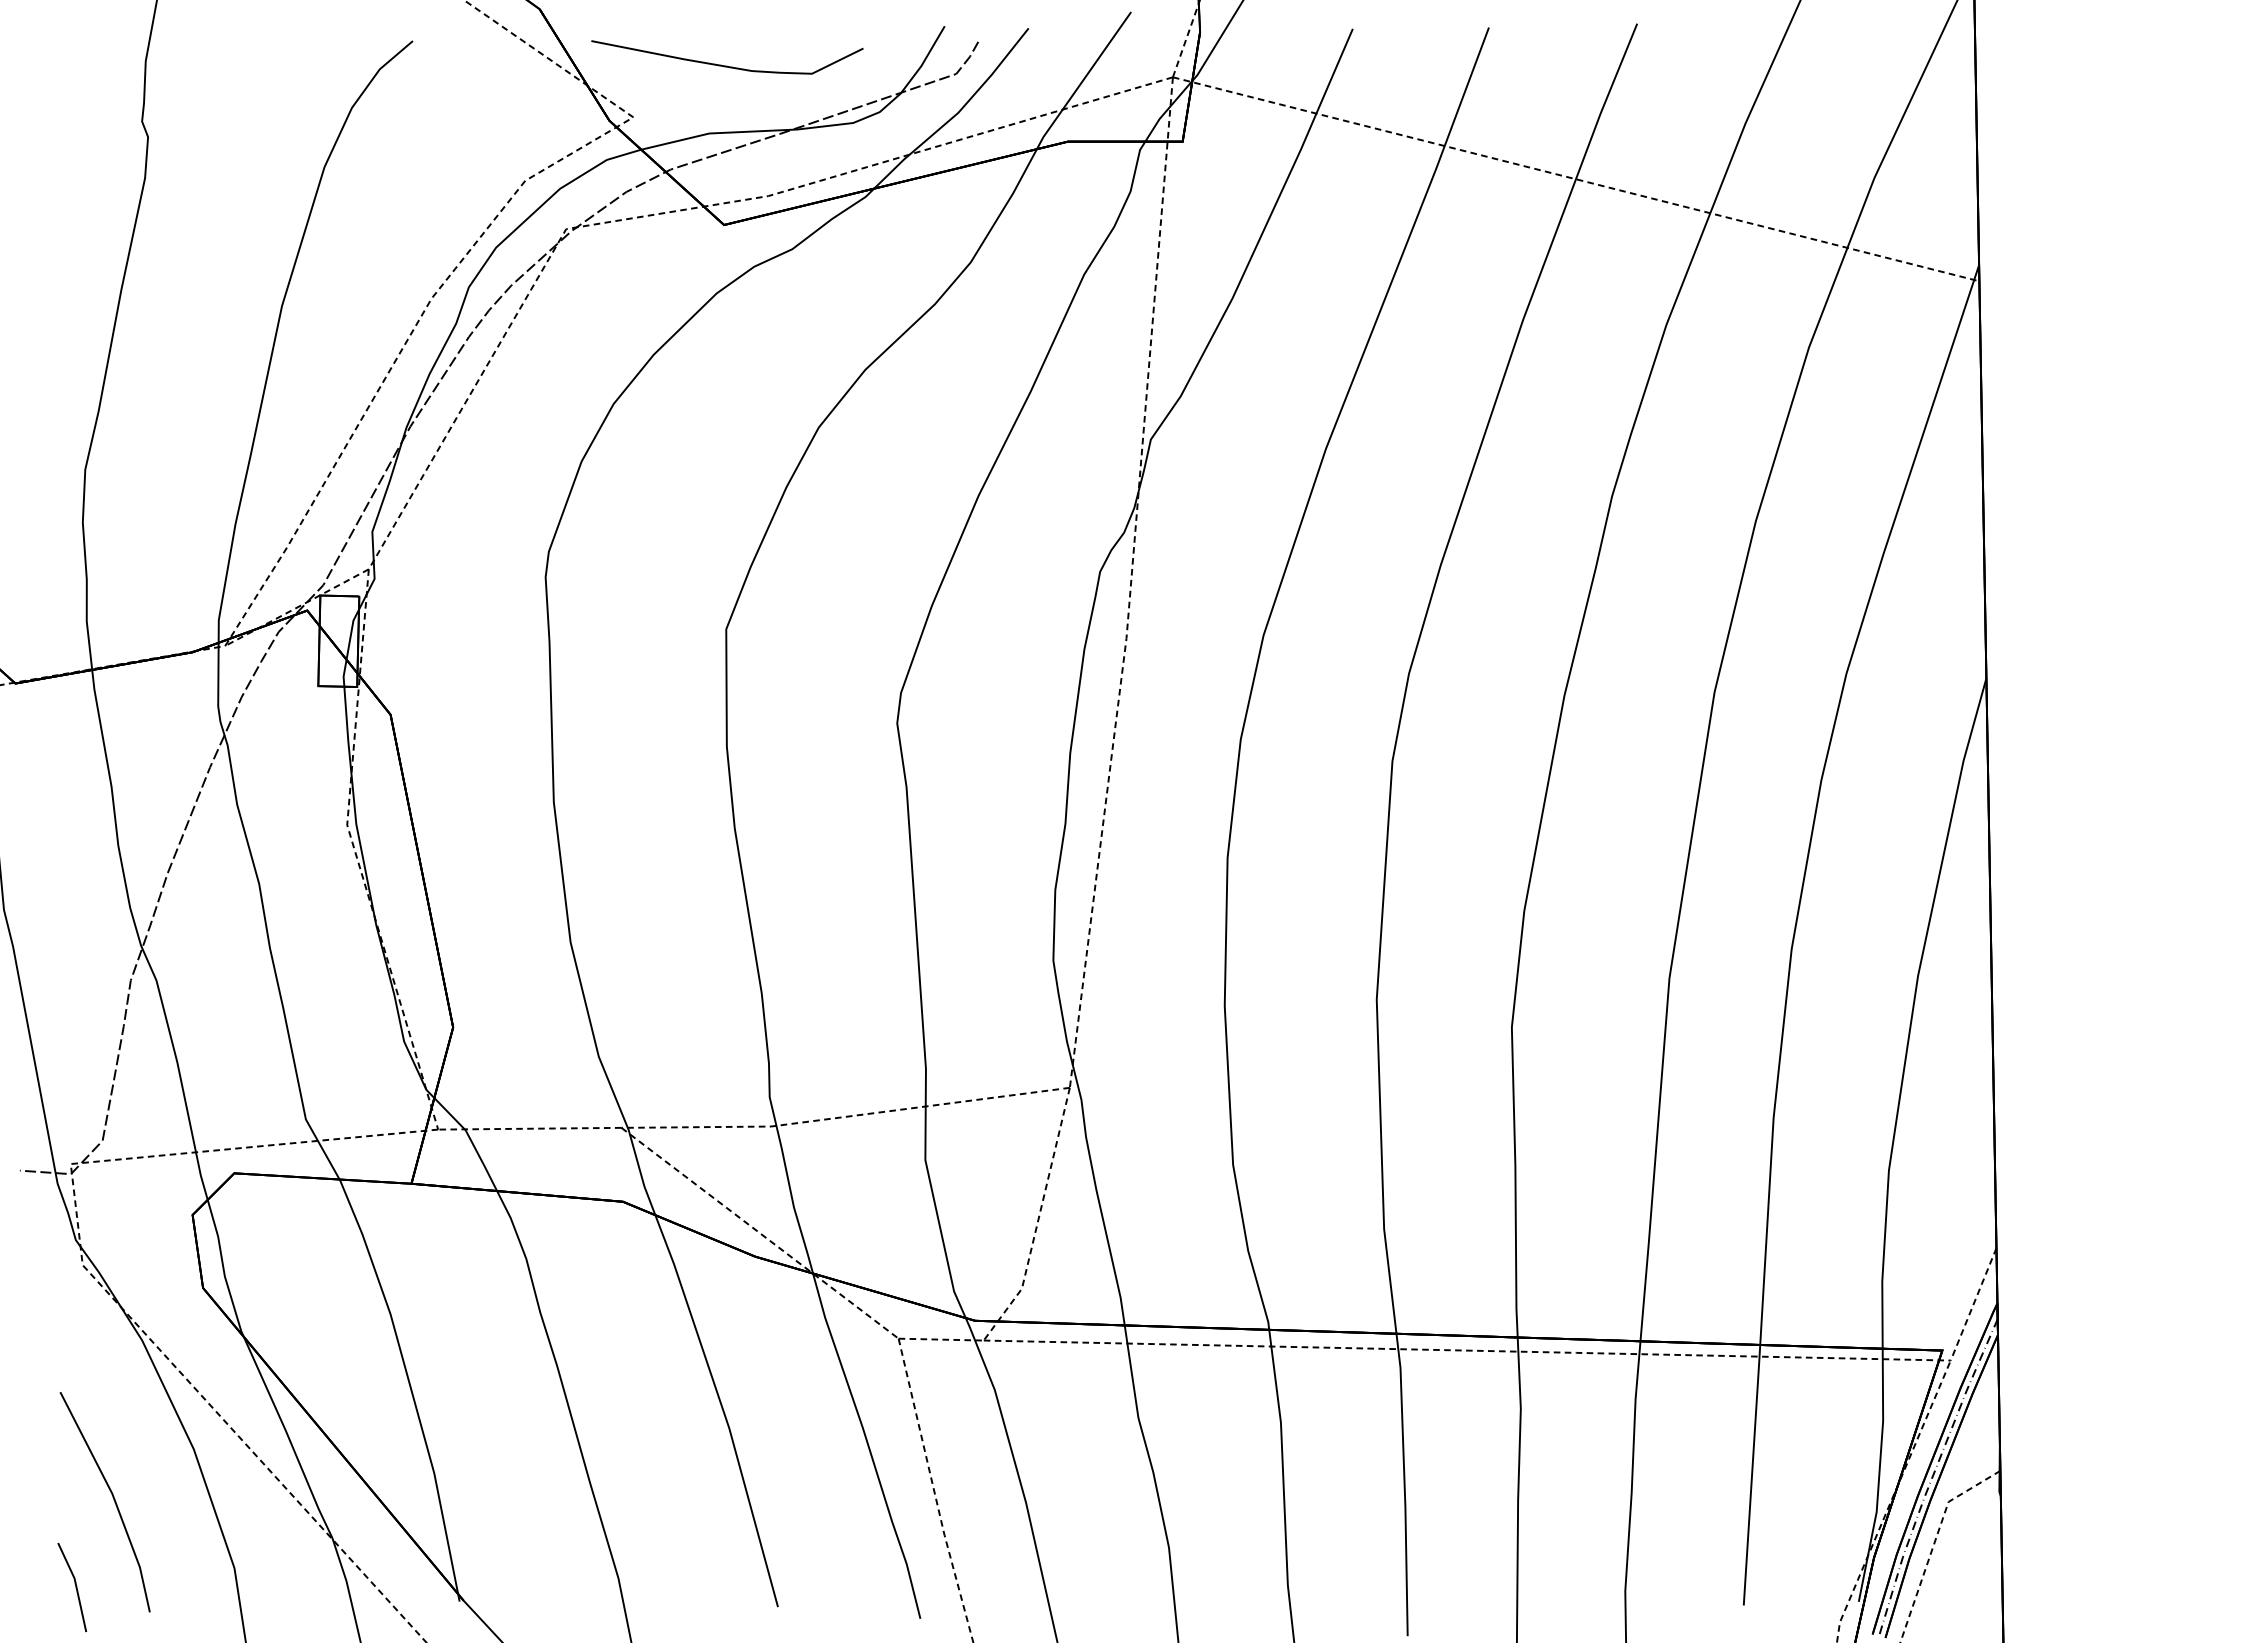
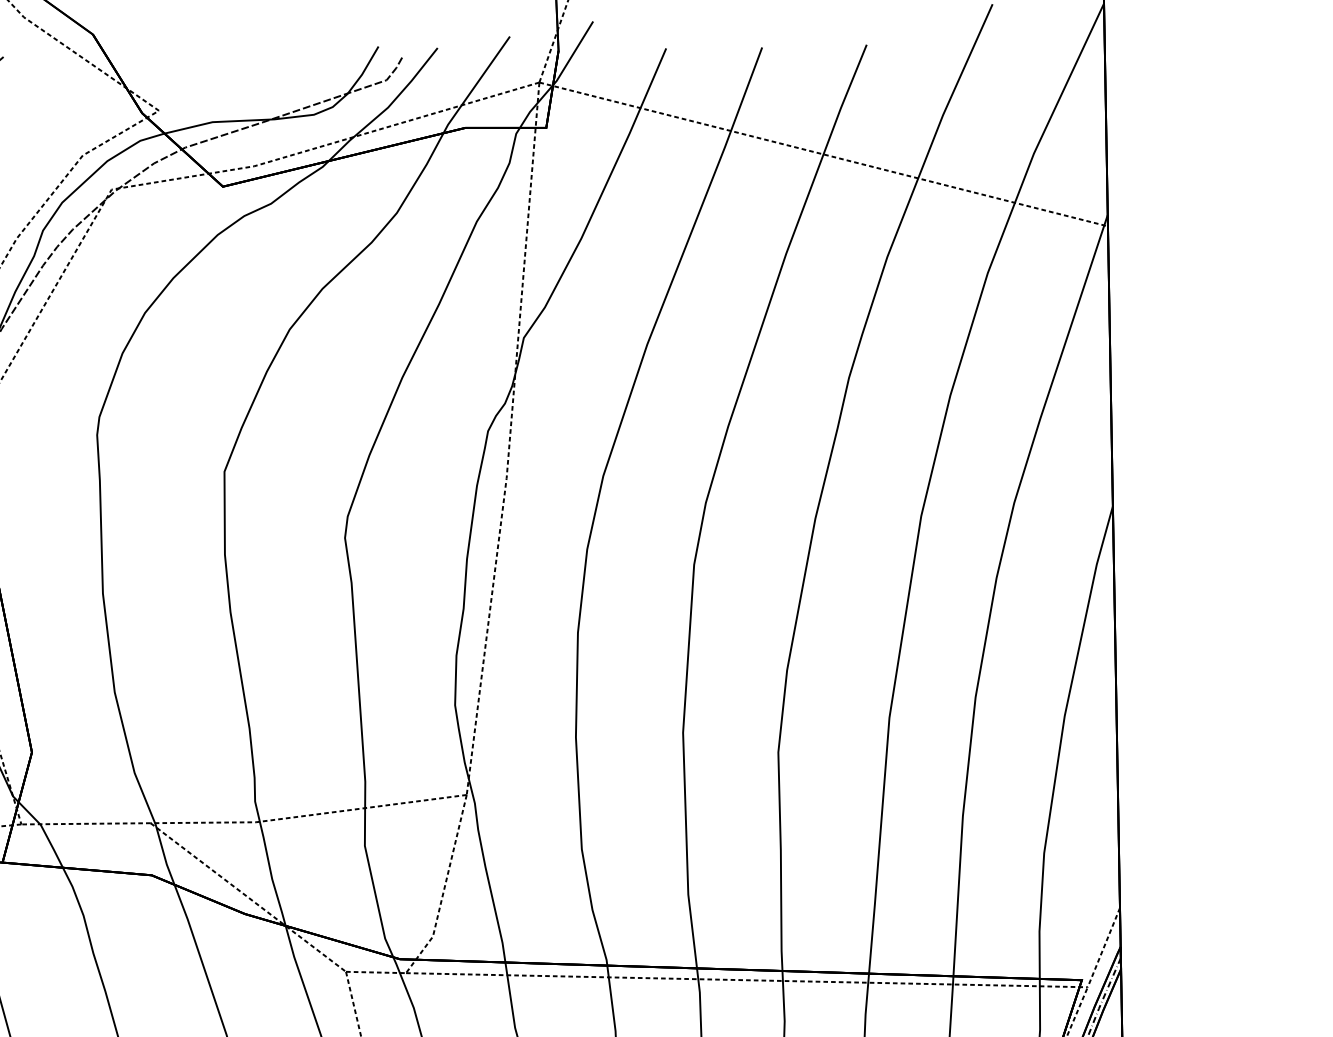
curve: (727, 65) -> (225, 74), removed

